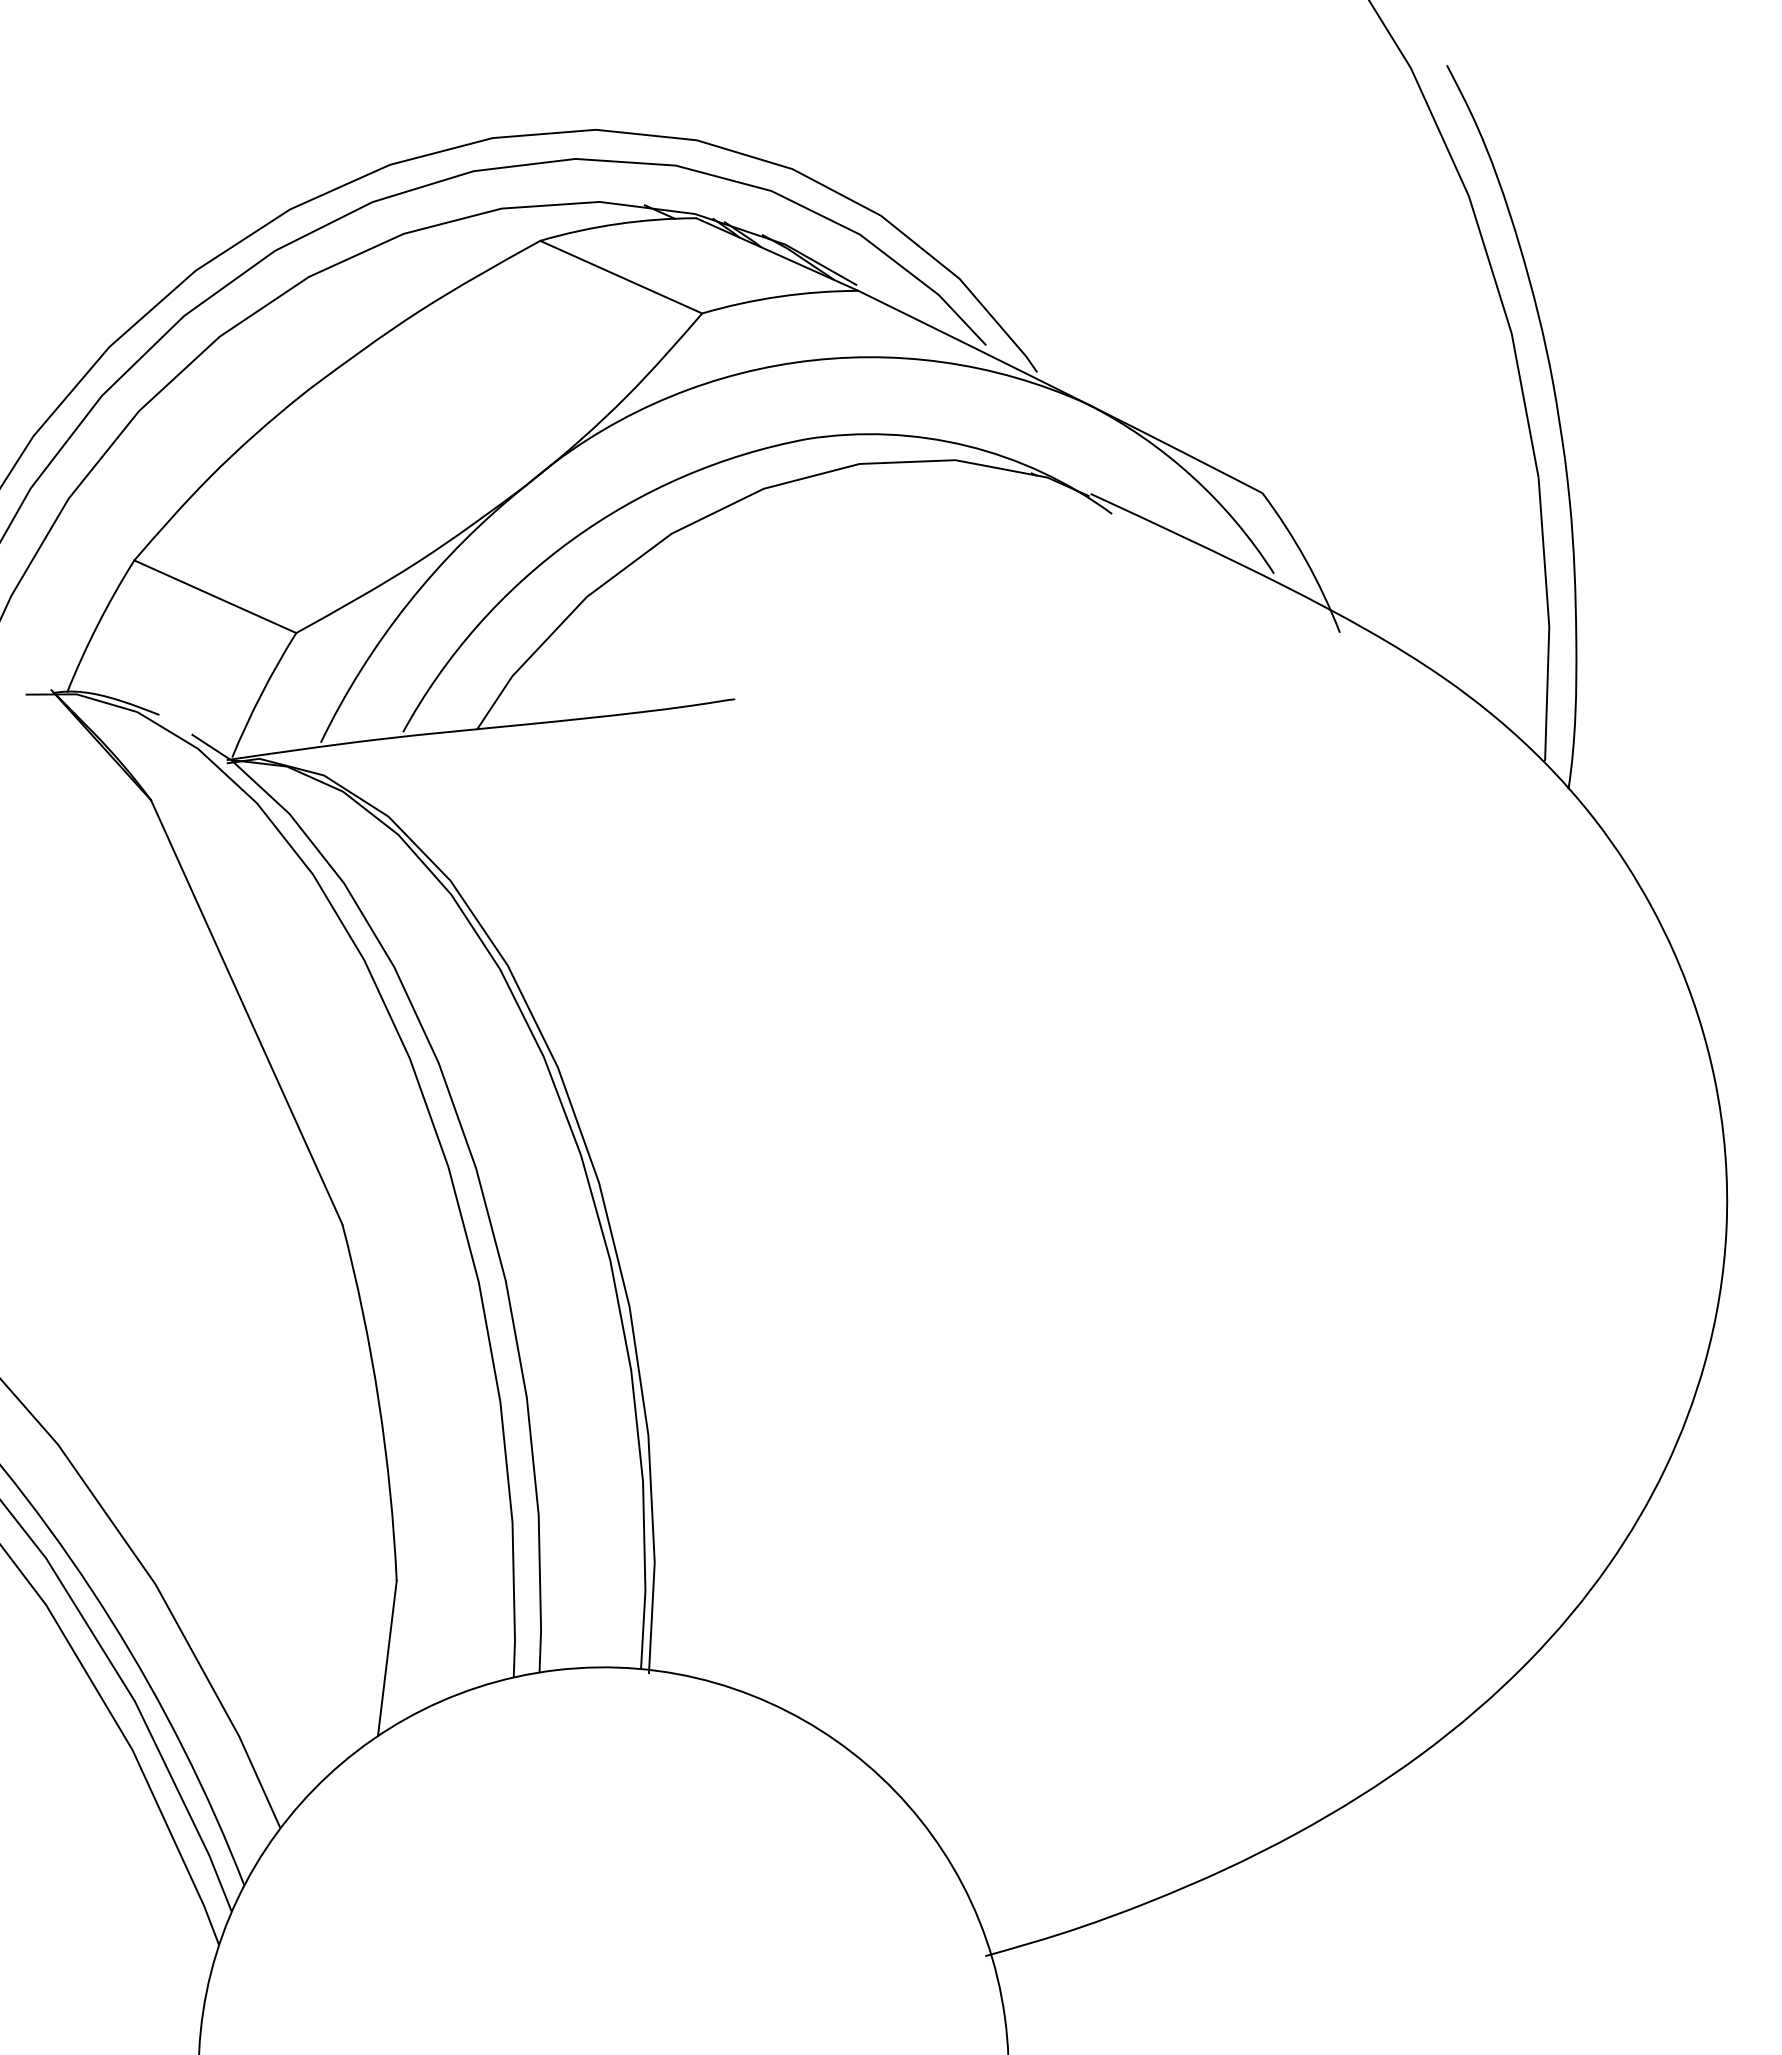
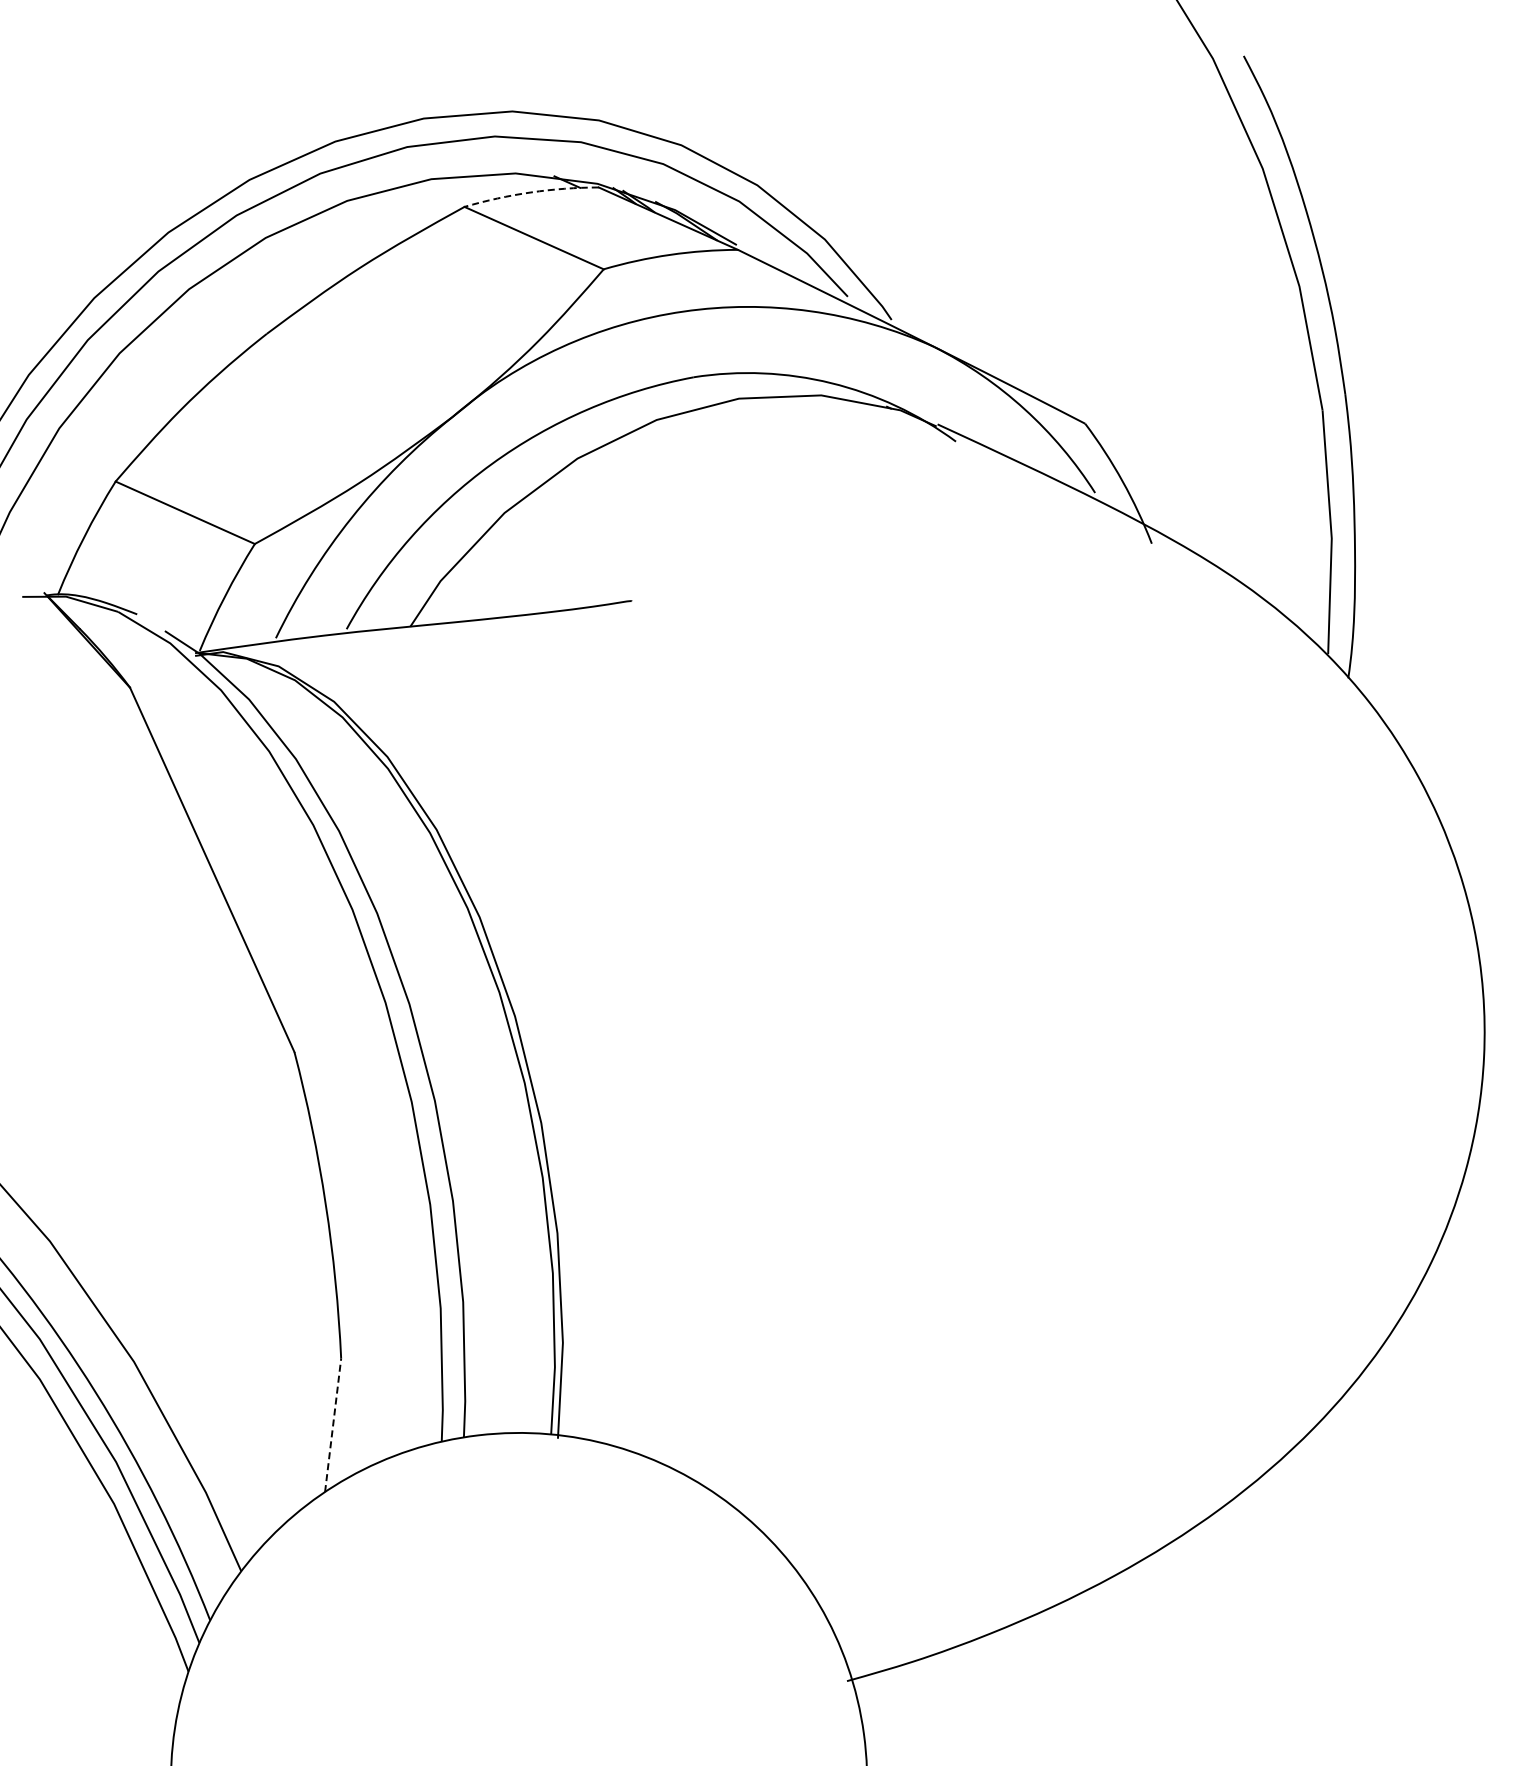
arc: (616, 224) -> (530, 192), solid -> dashed
line: (387, 1657) -> (333, 1424), solid -> dashed

